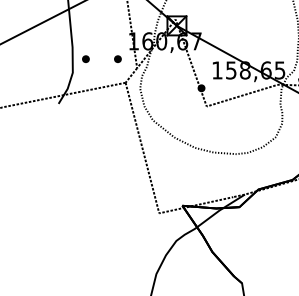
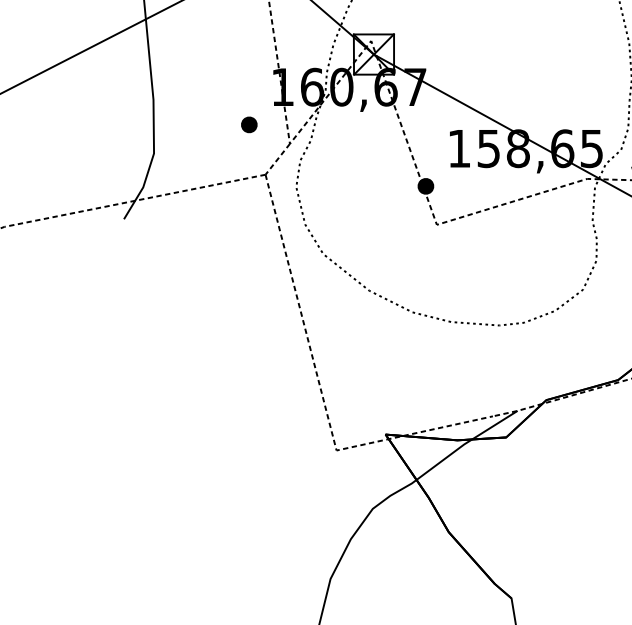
part: (85, 58) -> (180, 123), removed

